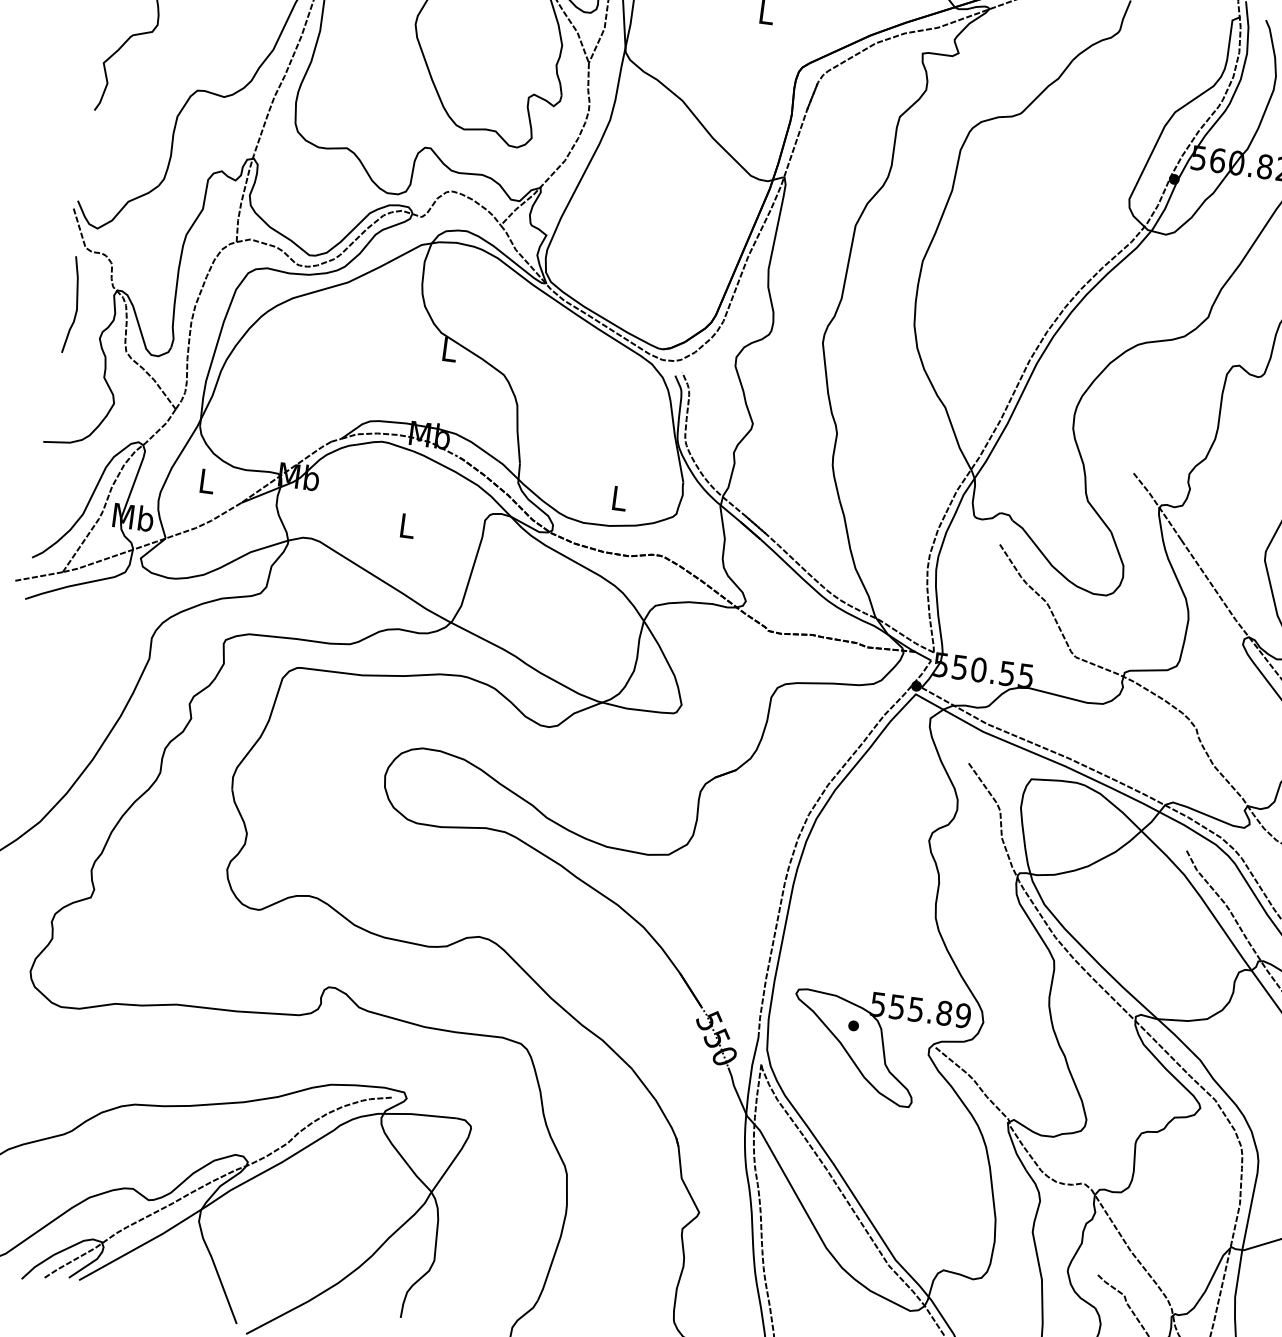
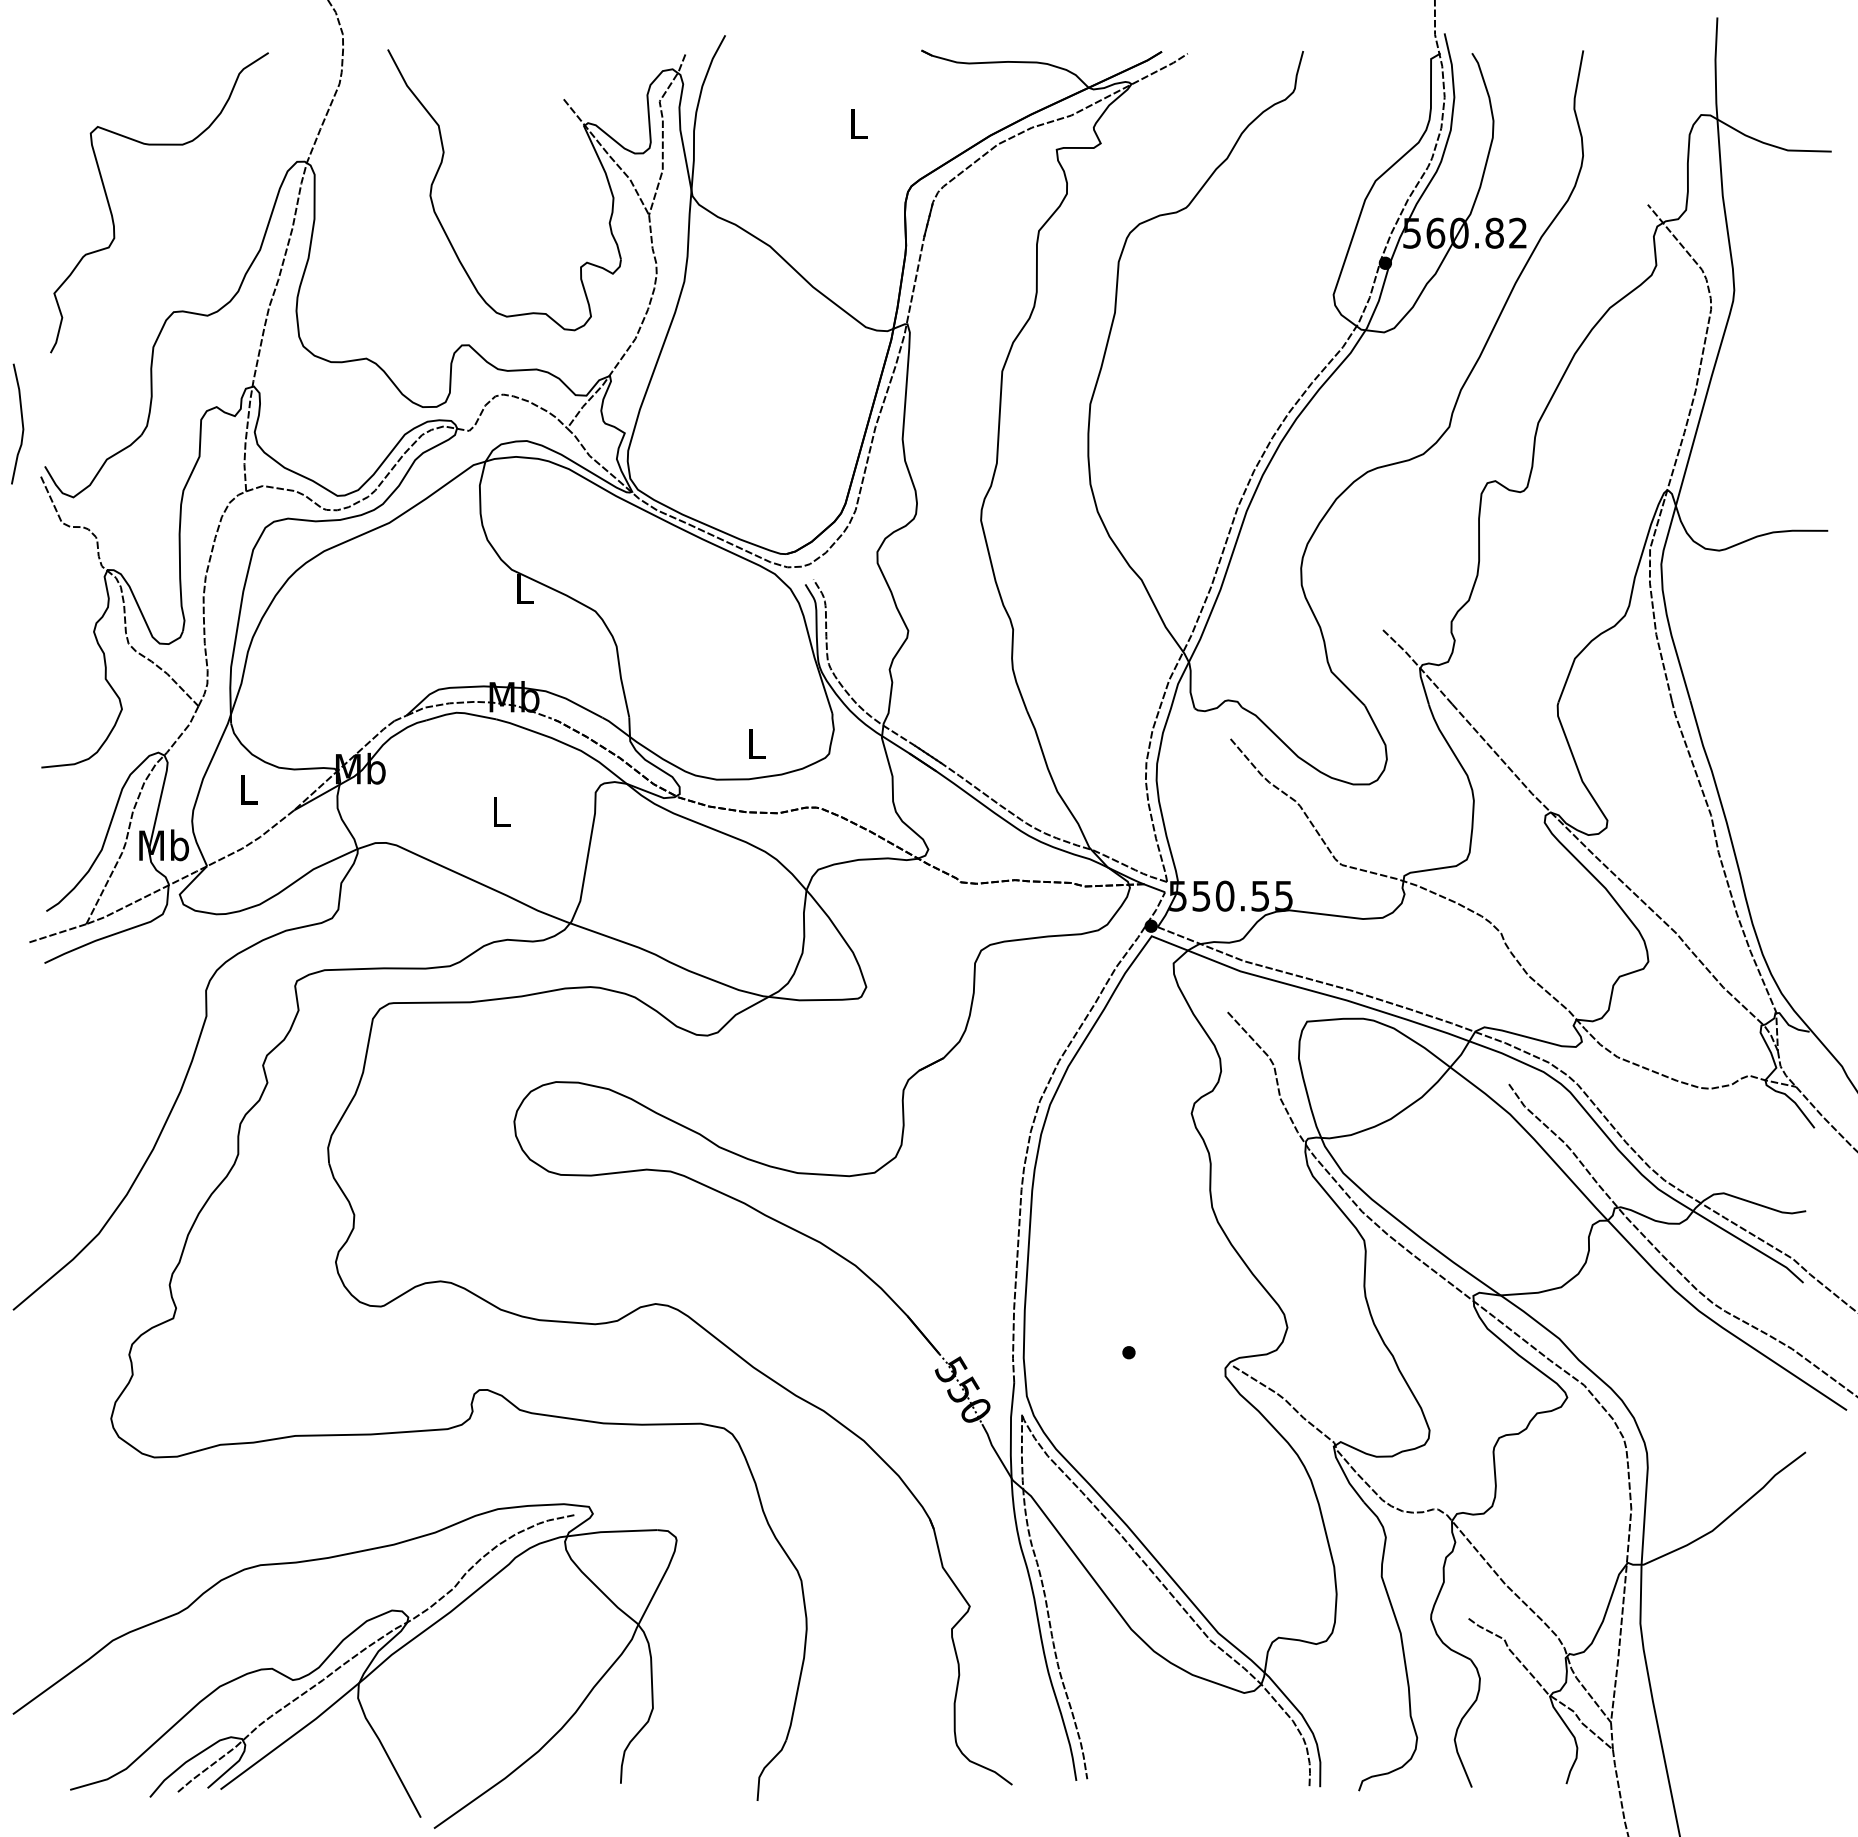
curve: (76, 305) -> (21, 423), moved
part: (877, 1047) -> (1161, 1375), removed

